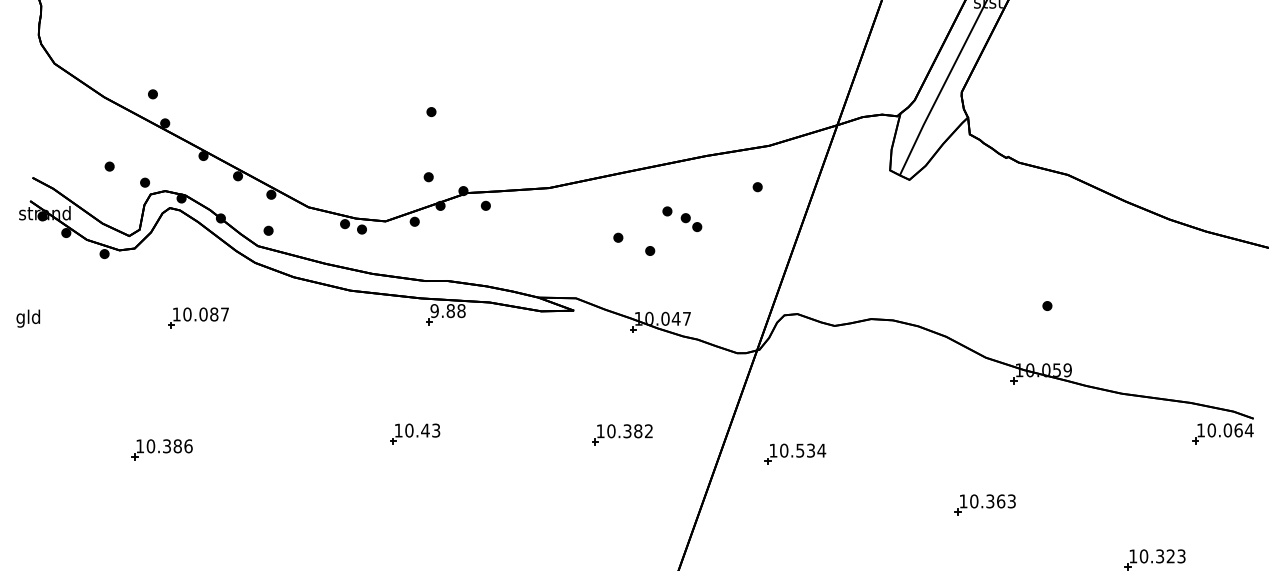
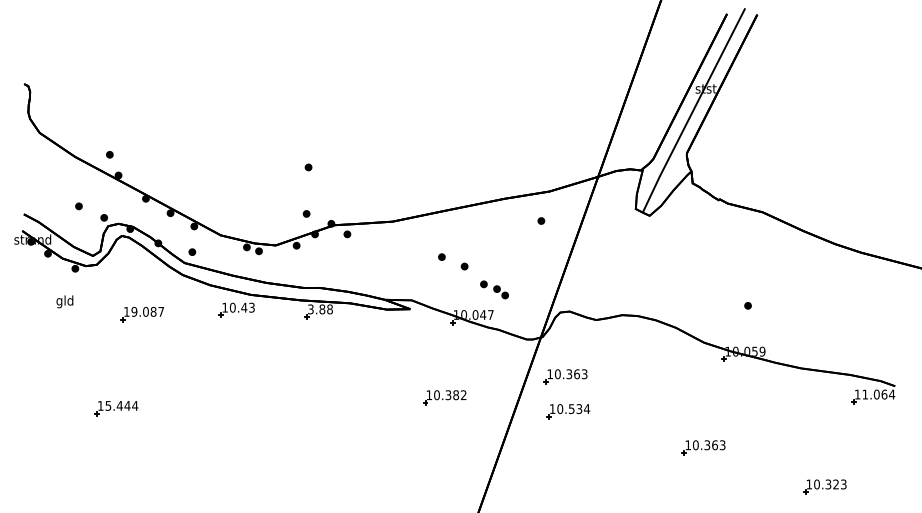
part: (682, 218) -> (494, 289), moved
text: (434, 311) -> (310, 309), 9.88 -> 3.88
text: (187, 313) -> (134, 311), 10.087 -> 19.087
text: (27, 318) -> (64, 301), moved
part: (791, 405) -> (565, 376), added
text: (1212, 430) -> (865, 394), 10.064 -> 11.064
part: (414, 433) -> (236, 309), moved
text: (169, 445) -> (121, 405), 10.386 -> 15.444

